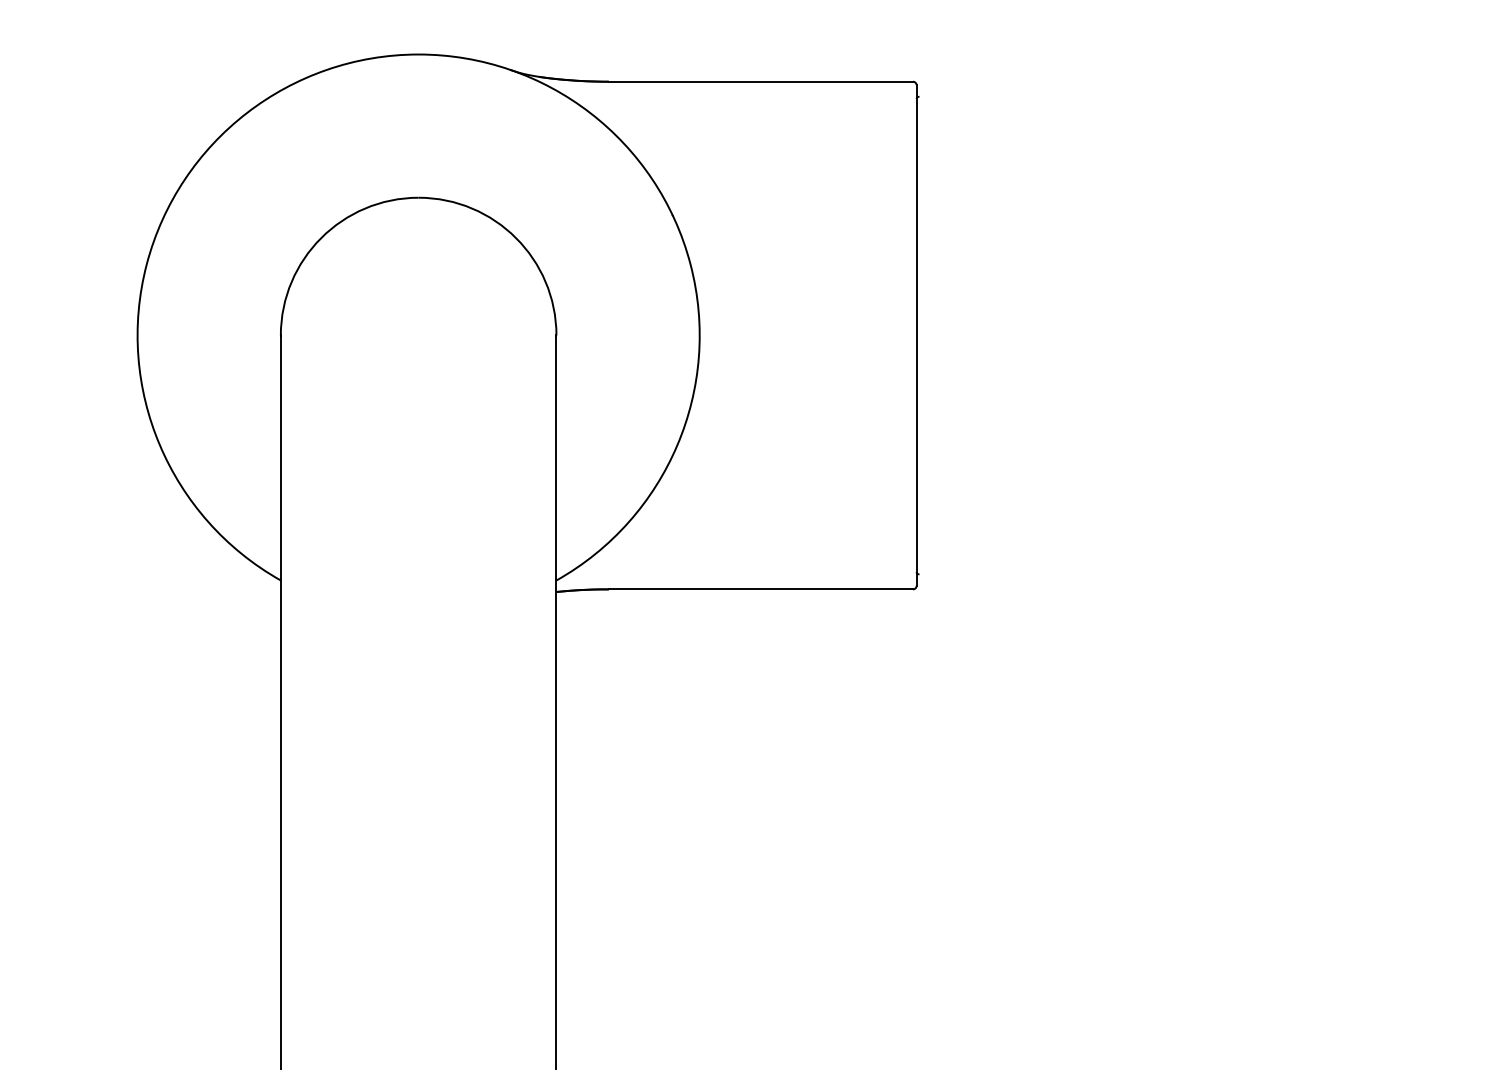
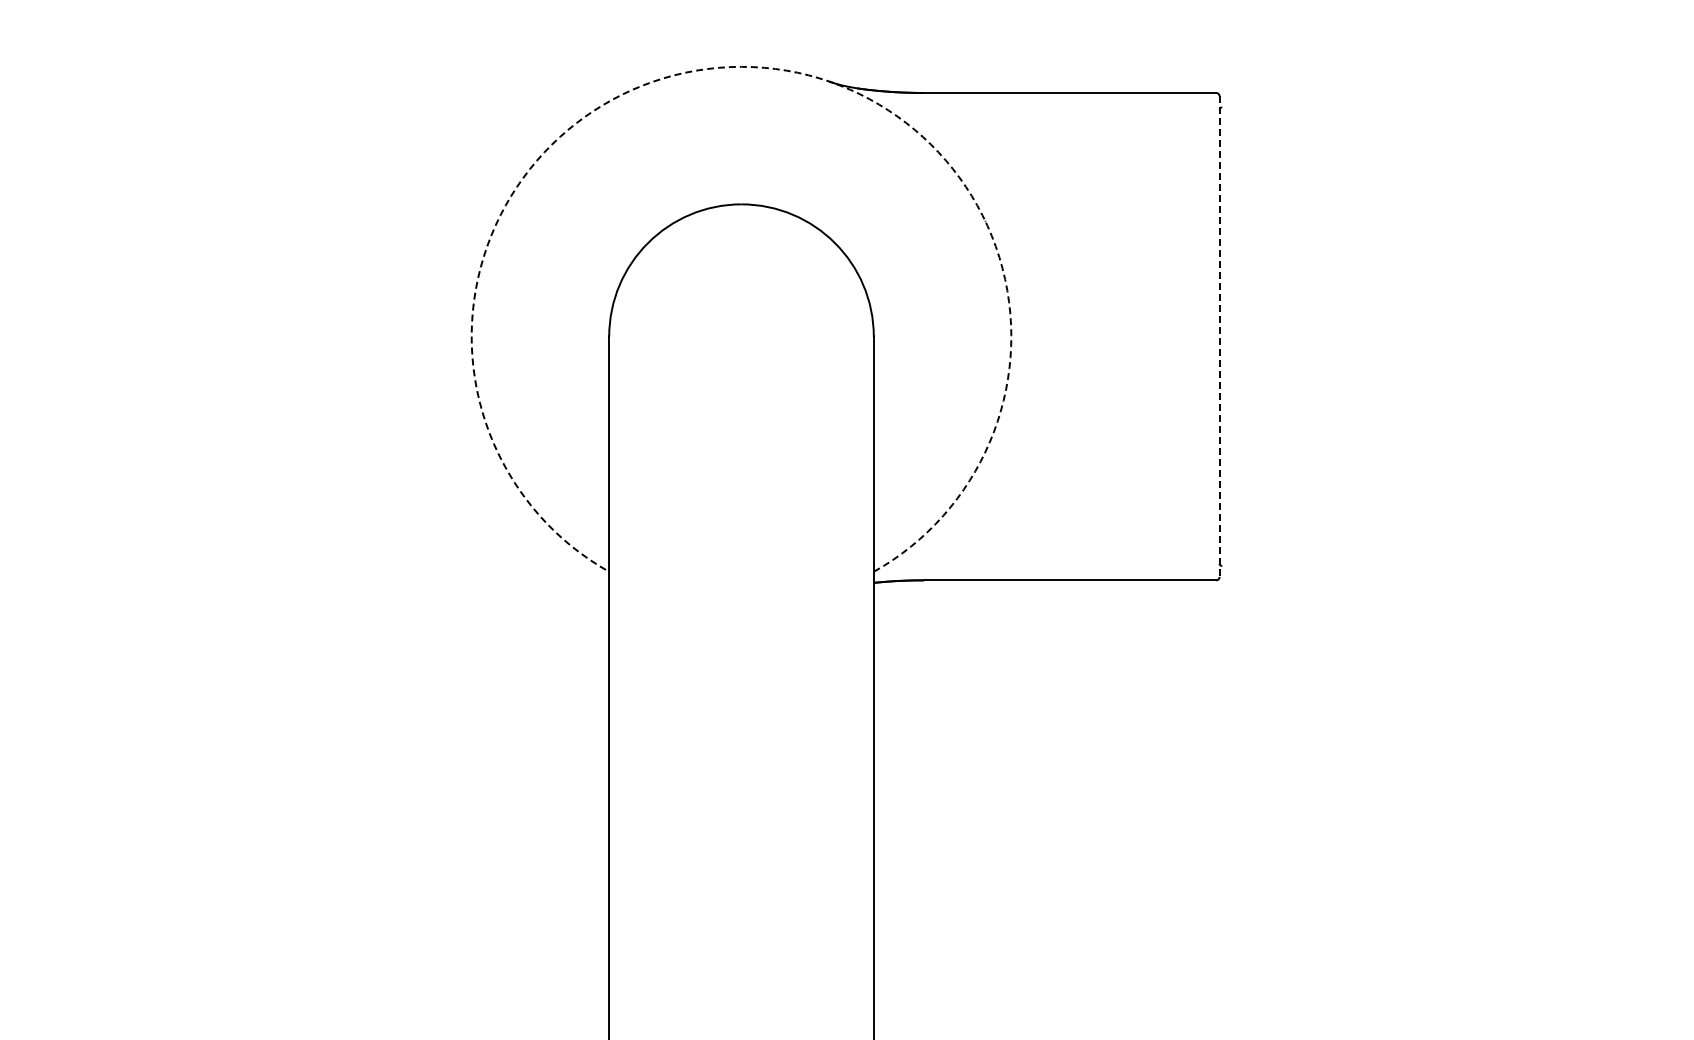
arc: (418, 54) -> (741, 66), solid -> dashed
line: (916, 336) -> (1219, 337), solid -> dashed

